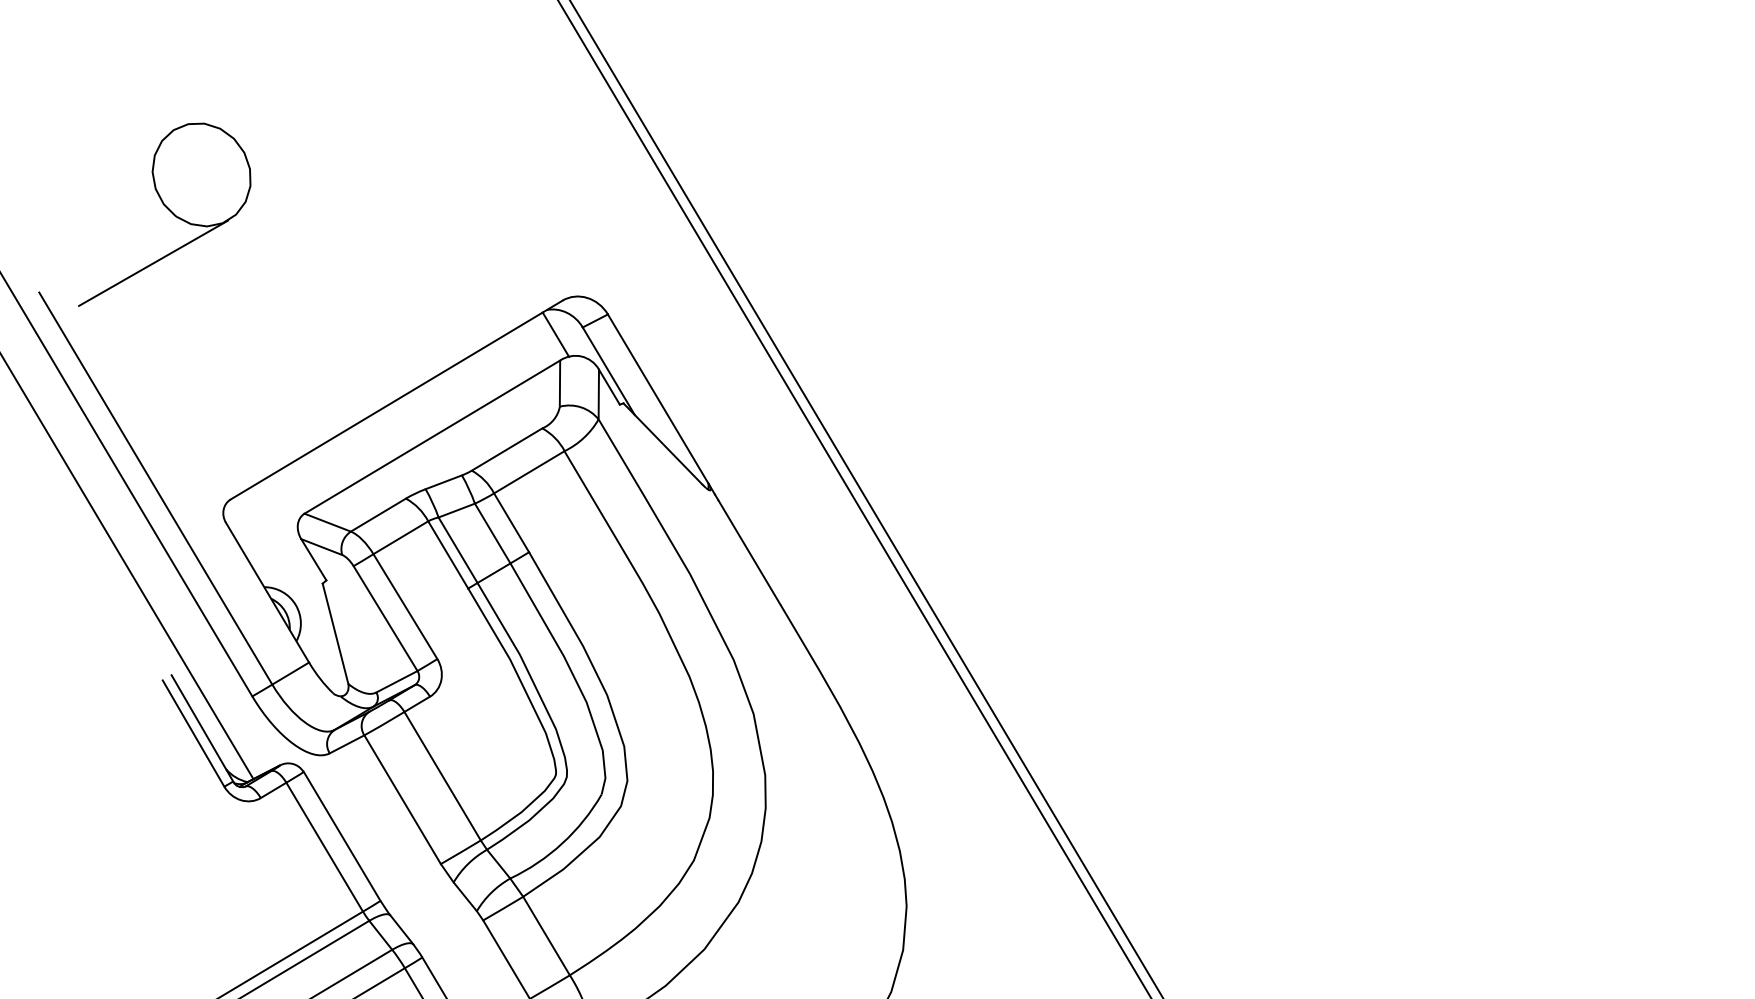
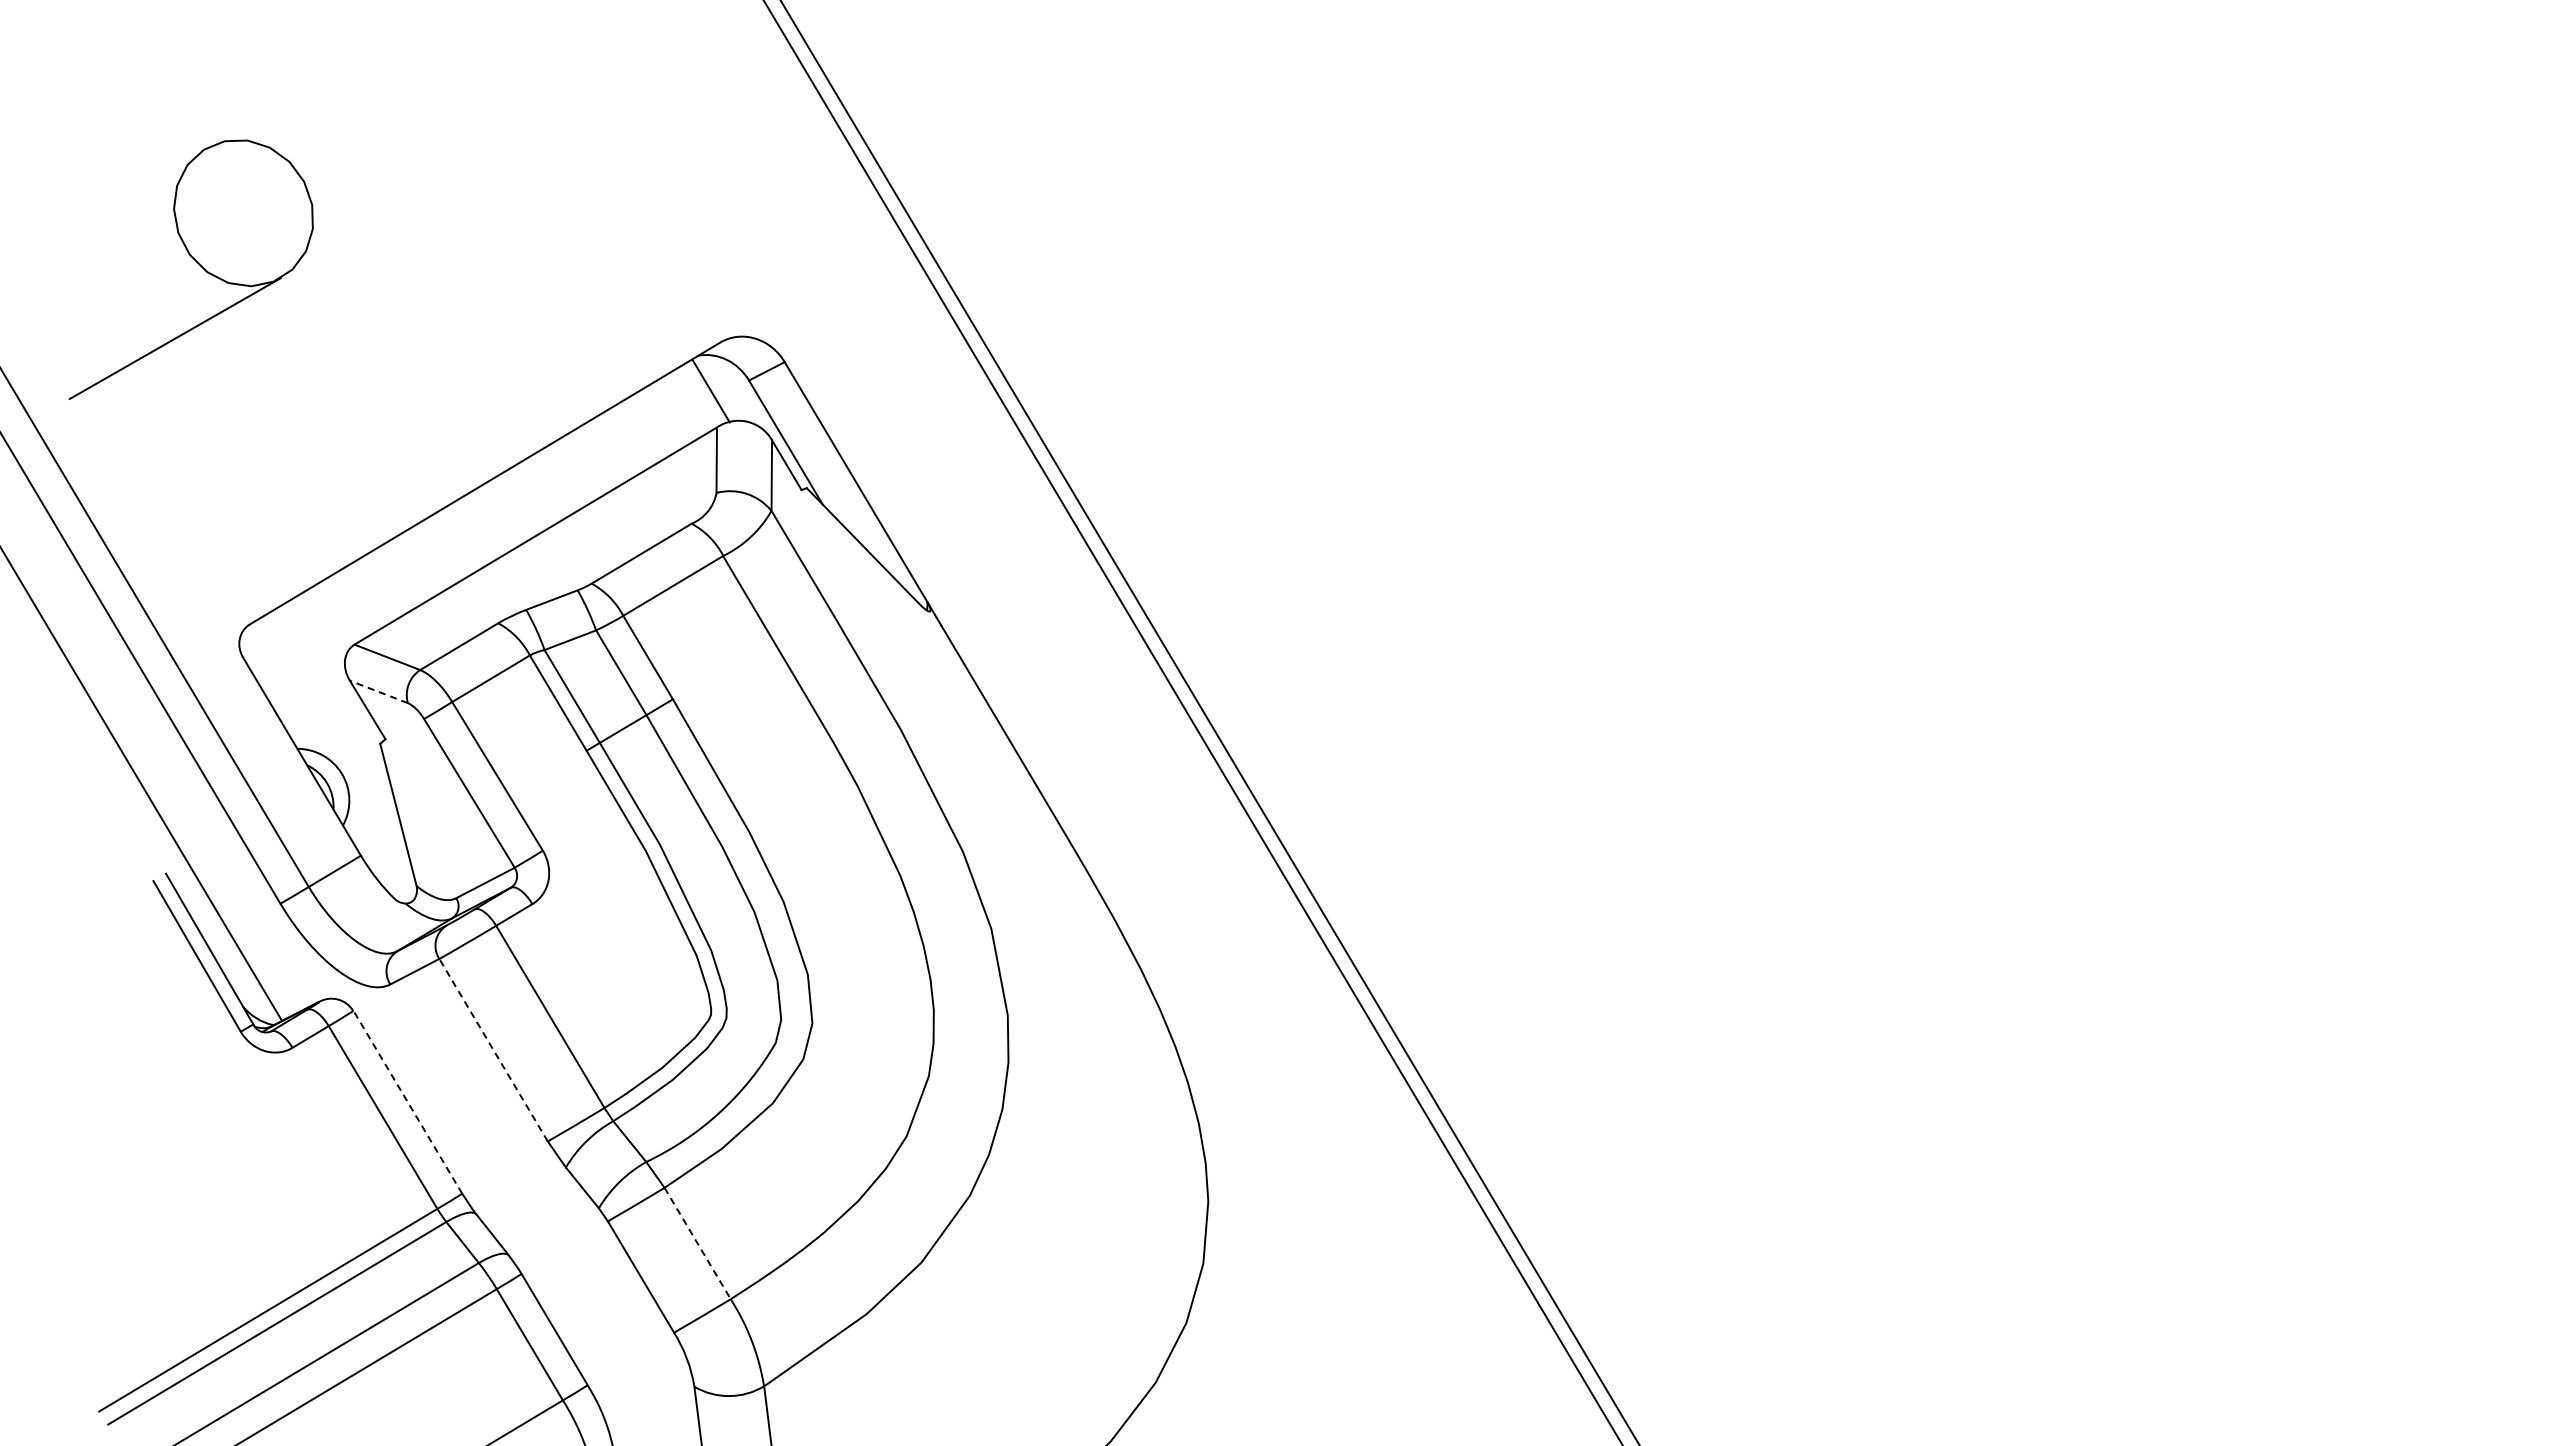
part: (168, 209) -> (196, 262), moved
line: (321, 546) -> (378, 691), solid -> dashed
line: (402, 799) -> (493, 1049), solid -> dashed
line: (341, 835) -> (407, 1101), solid -> dashed
line: (546, 936) -> (697, 1243), solid -> dashed

